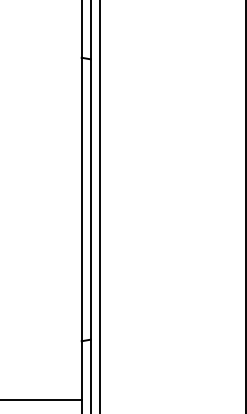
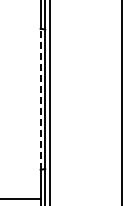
line: (81, 197) -> (40, 98), solid -> dashed

